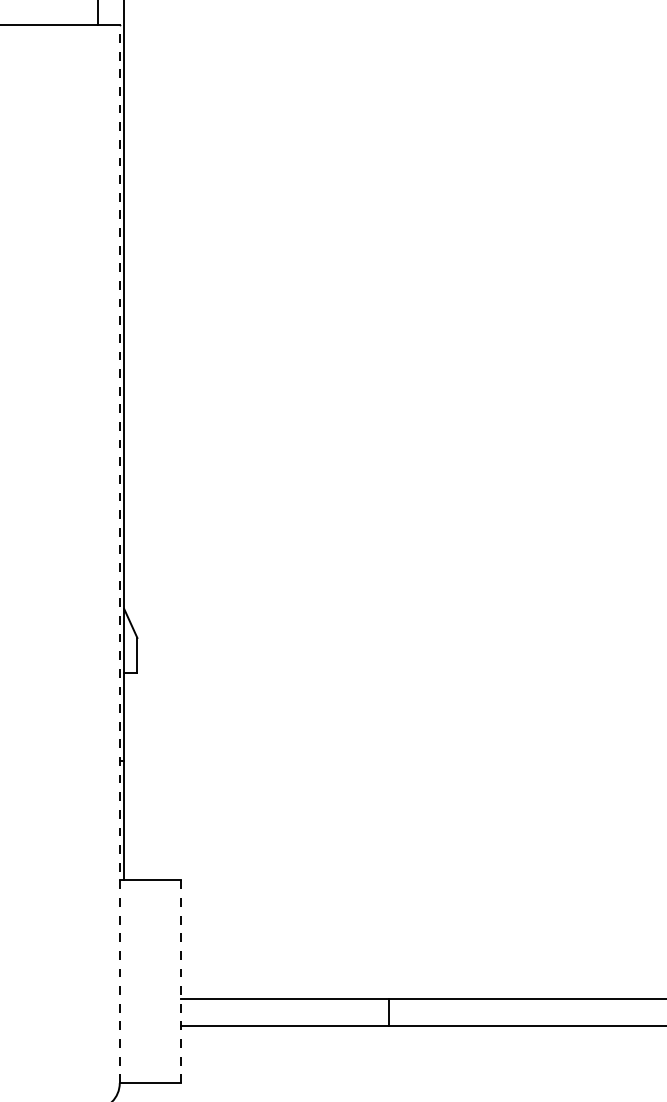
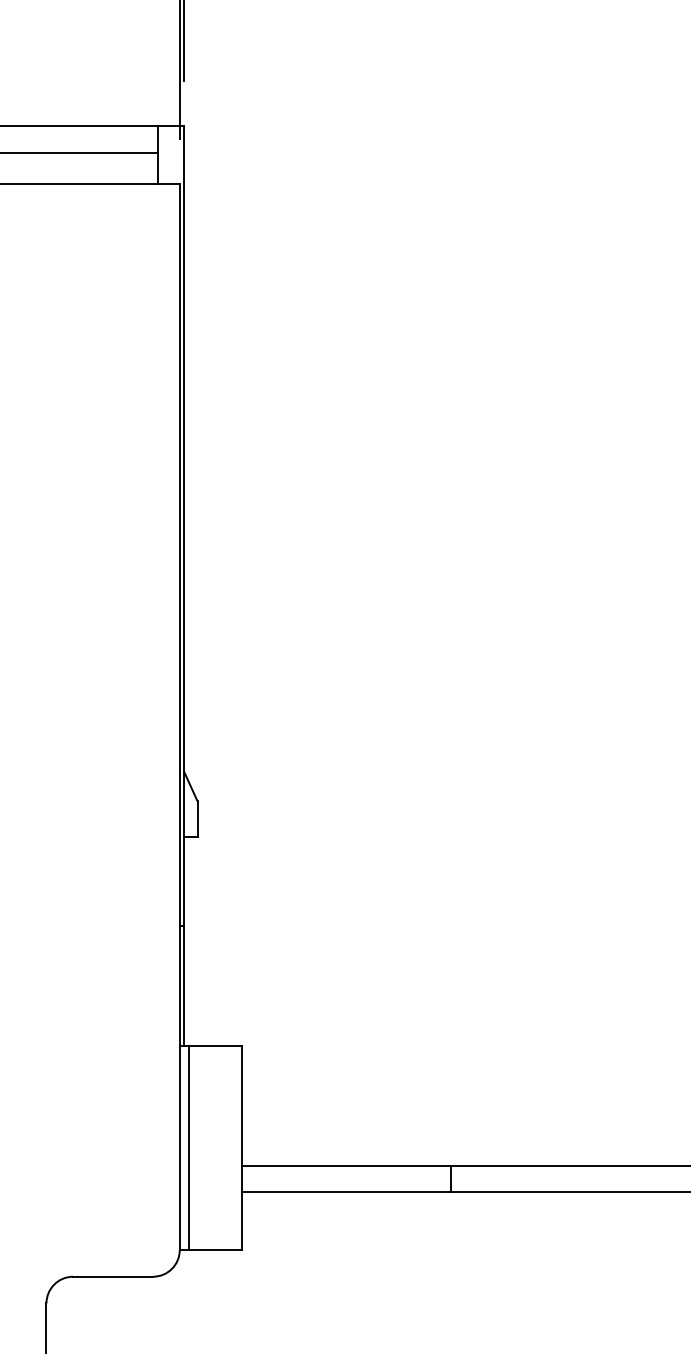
line: (119, 553) -> (179, 716), dashed -> solid
line: (128, 981) -> (188, 1147), added
line: (180, 981) -> (241, 1147), dashed -> solid

